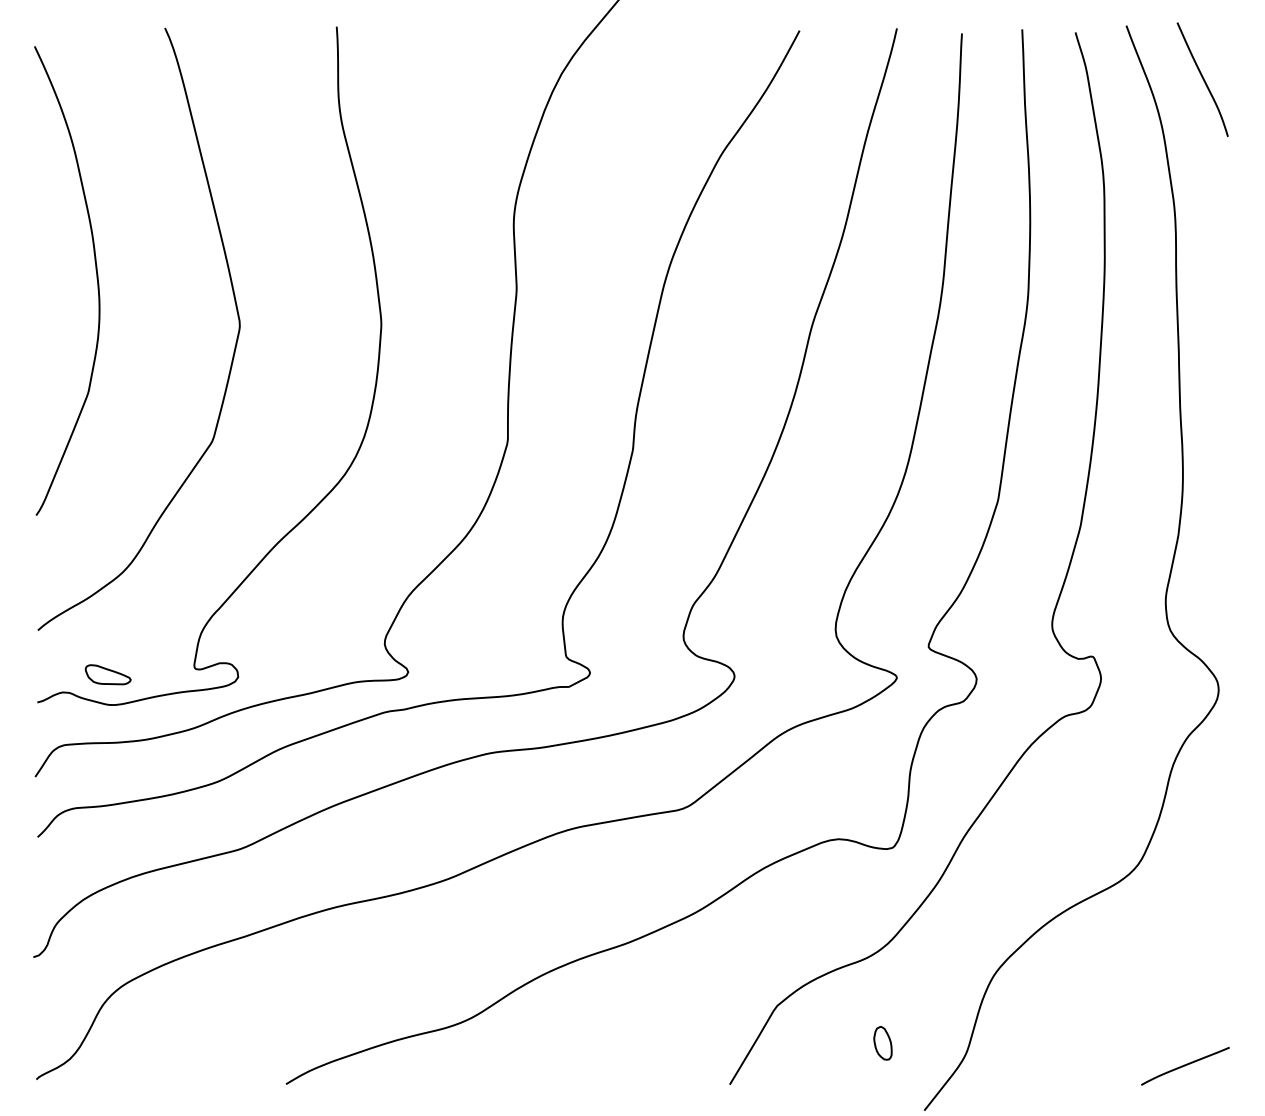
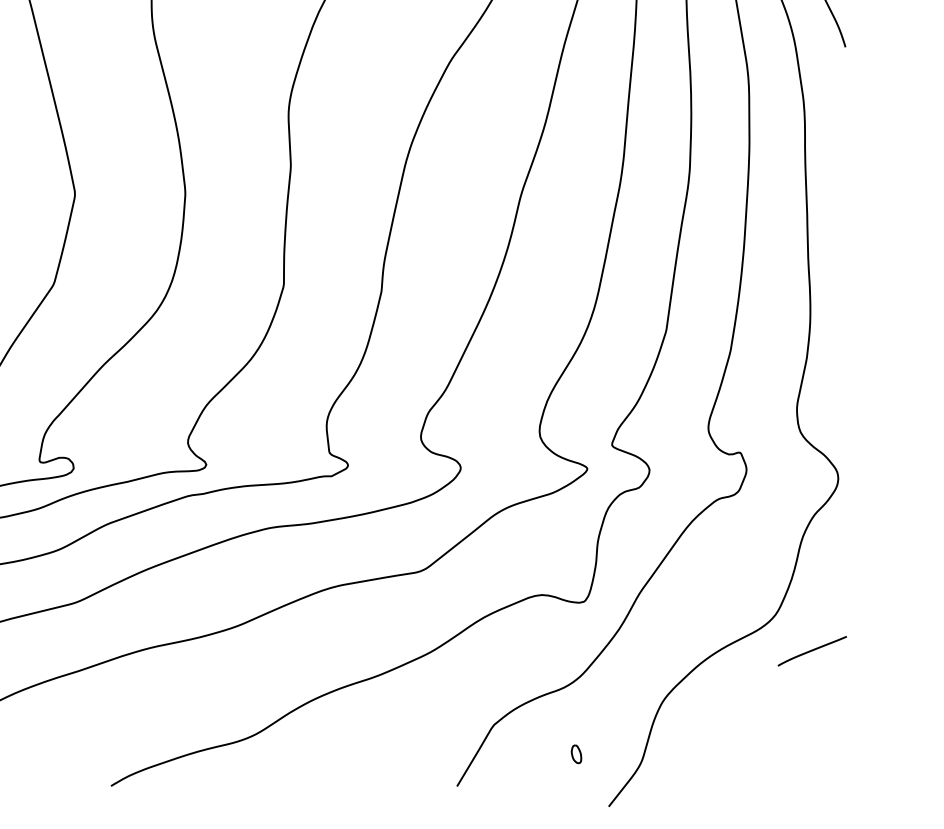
part: (882, 1043) -> (576, 754), size x0.7
curve: (1185, 1066) -> (812, 651), moved

